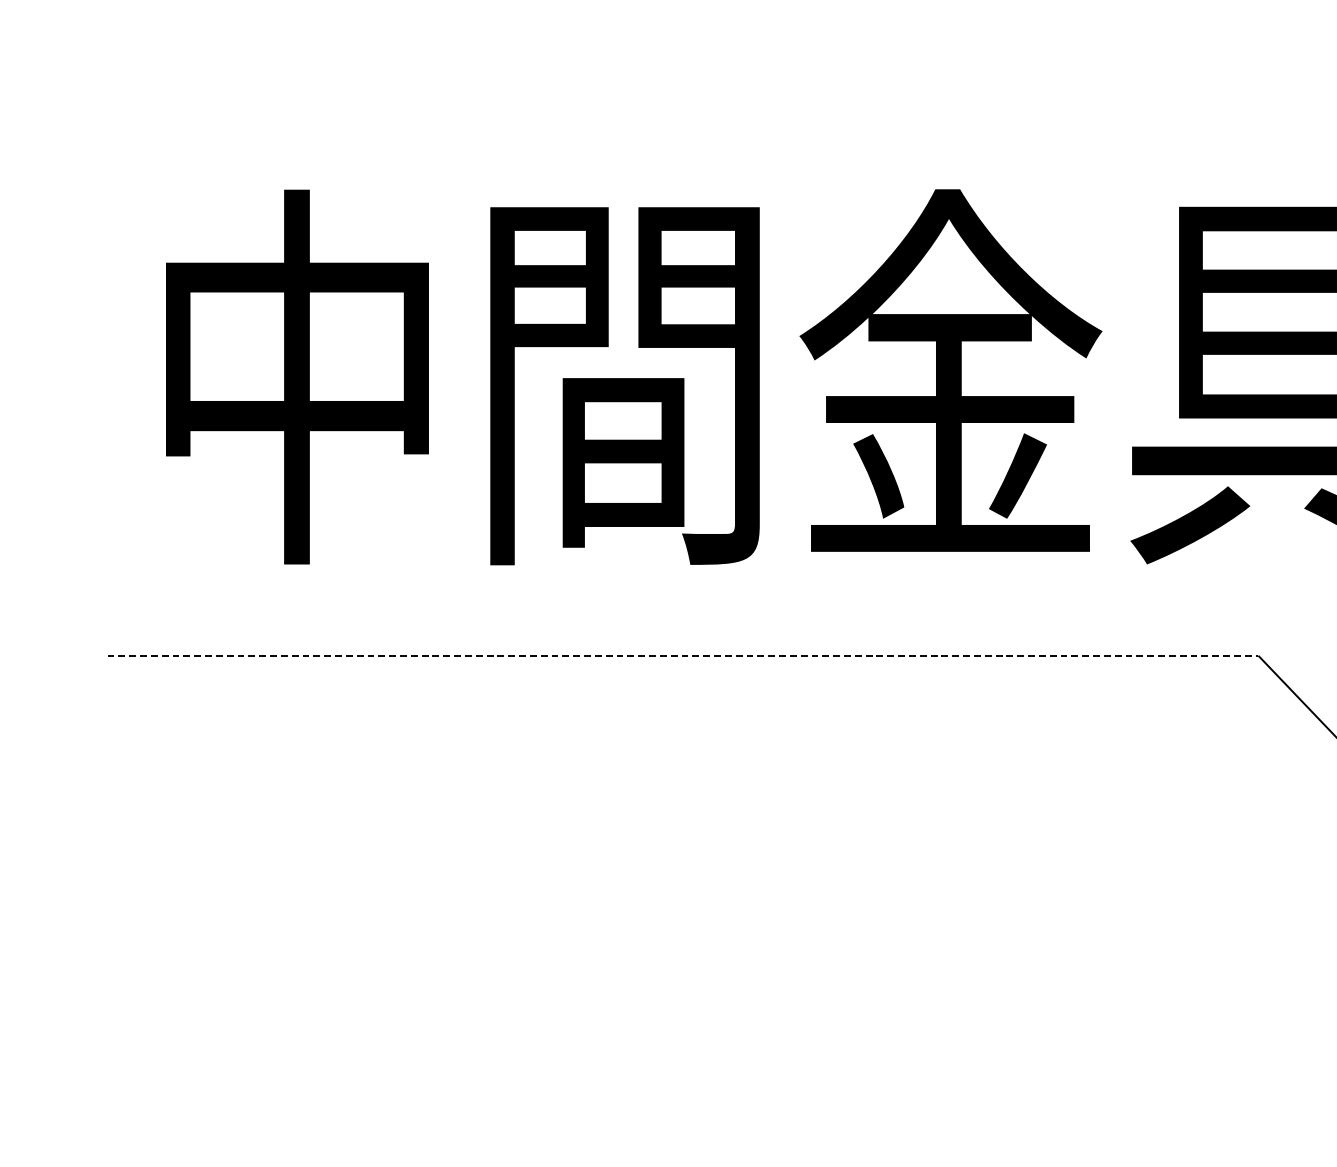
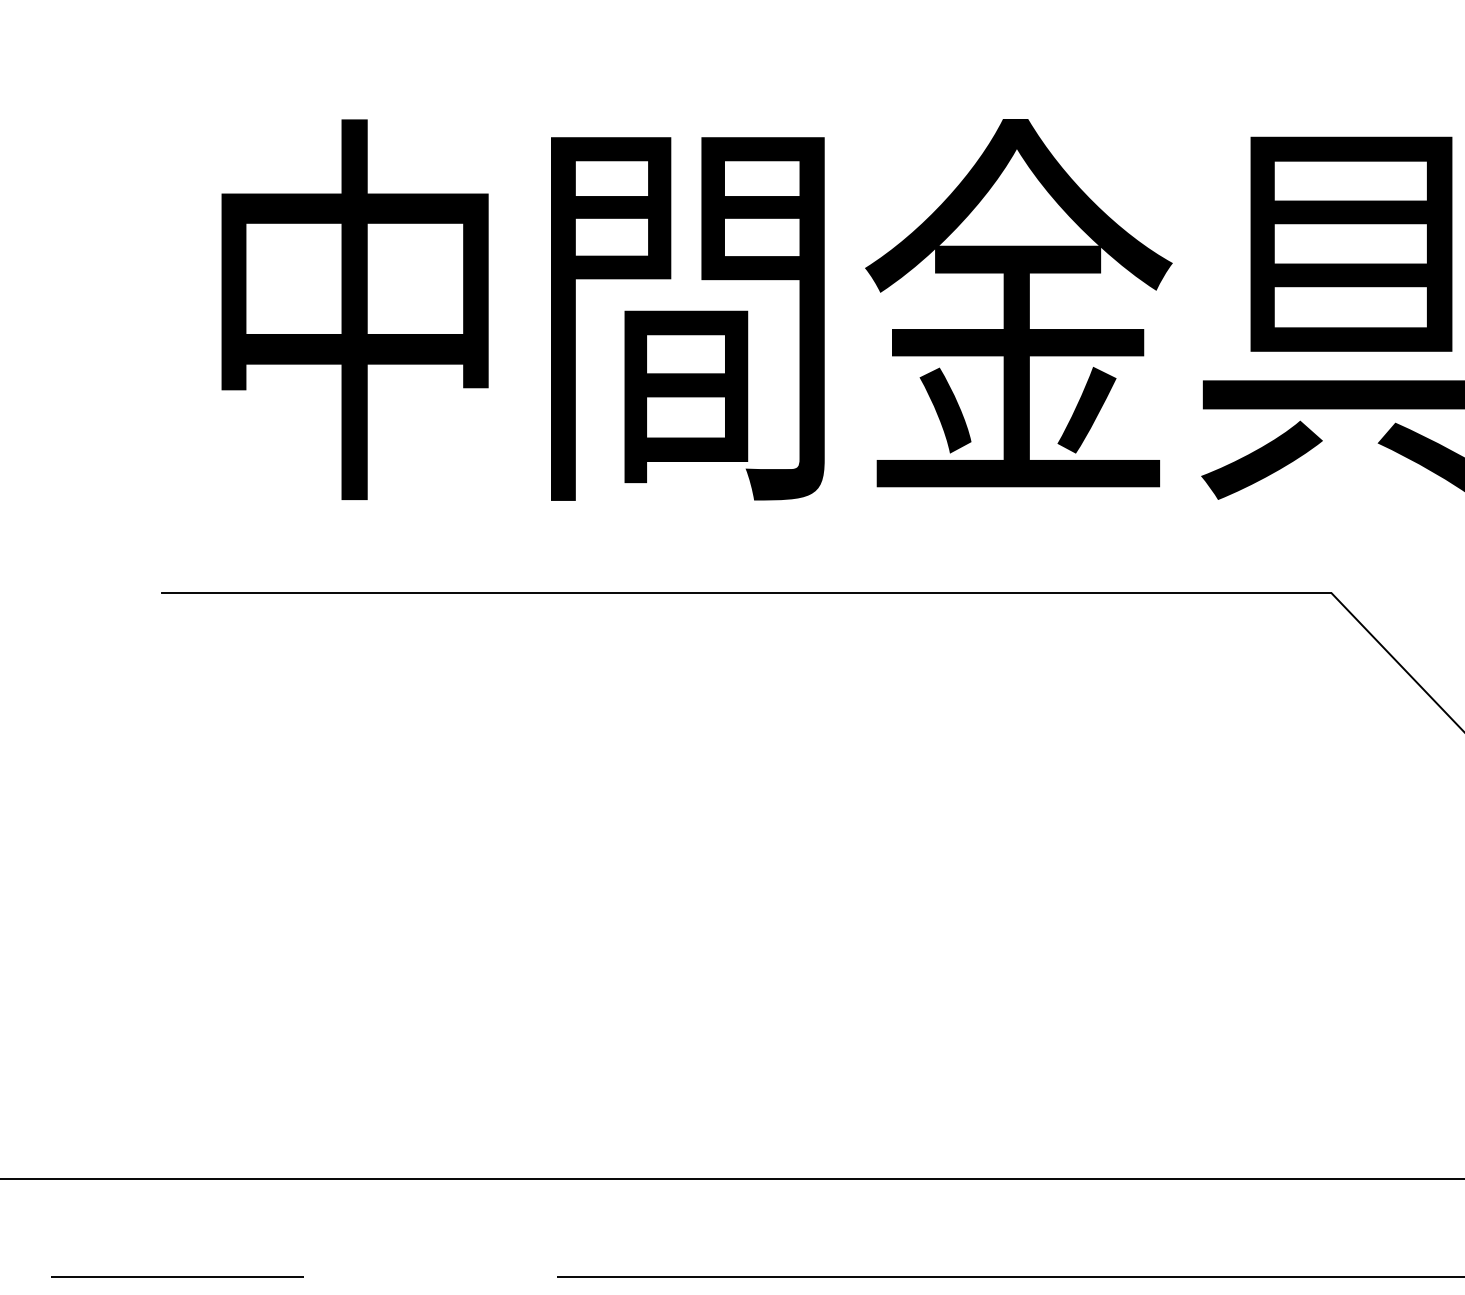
line: (683, 655) -> (747, 592), dashed -> solid

